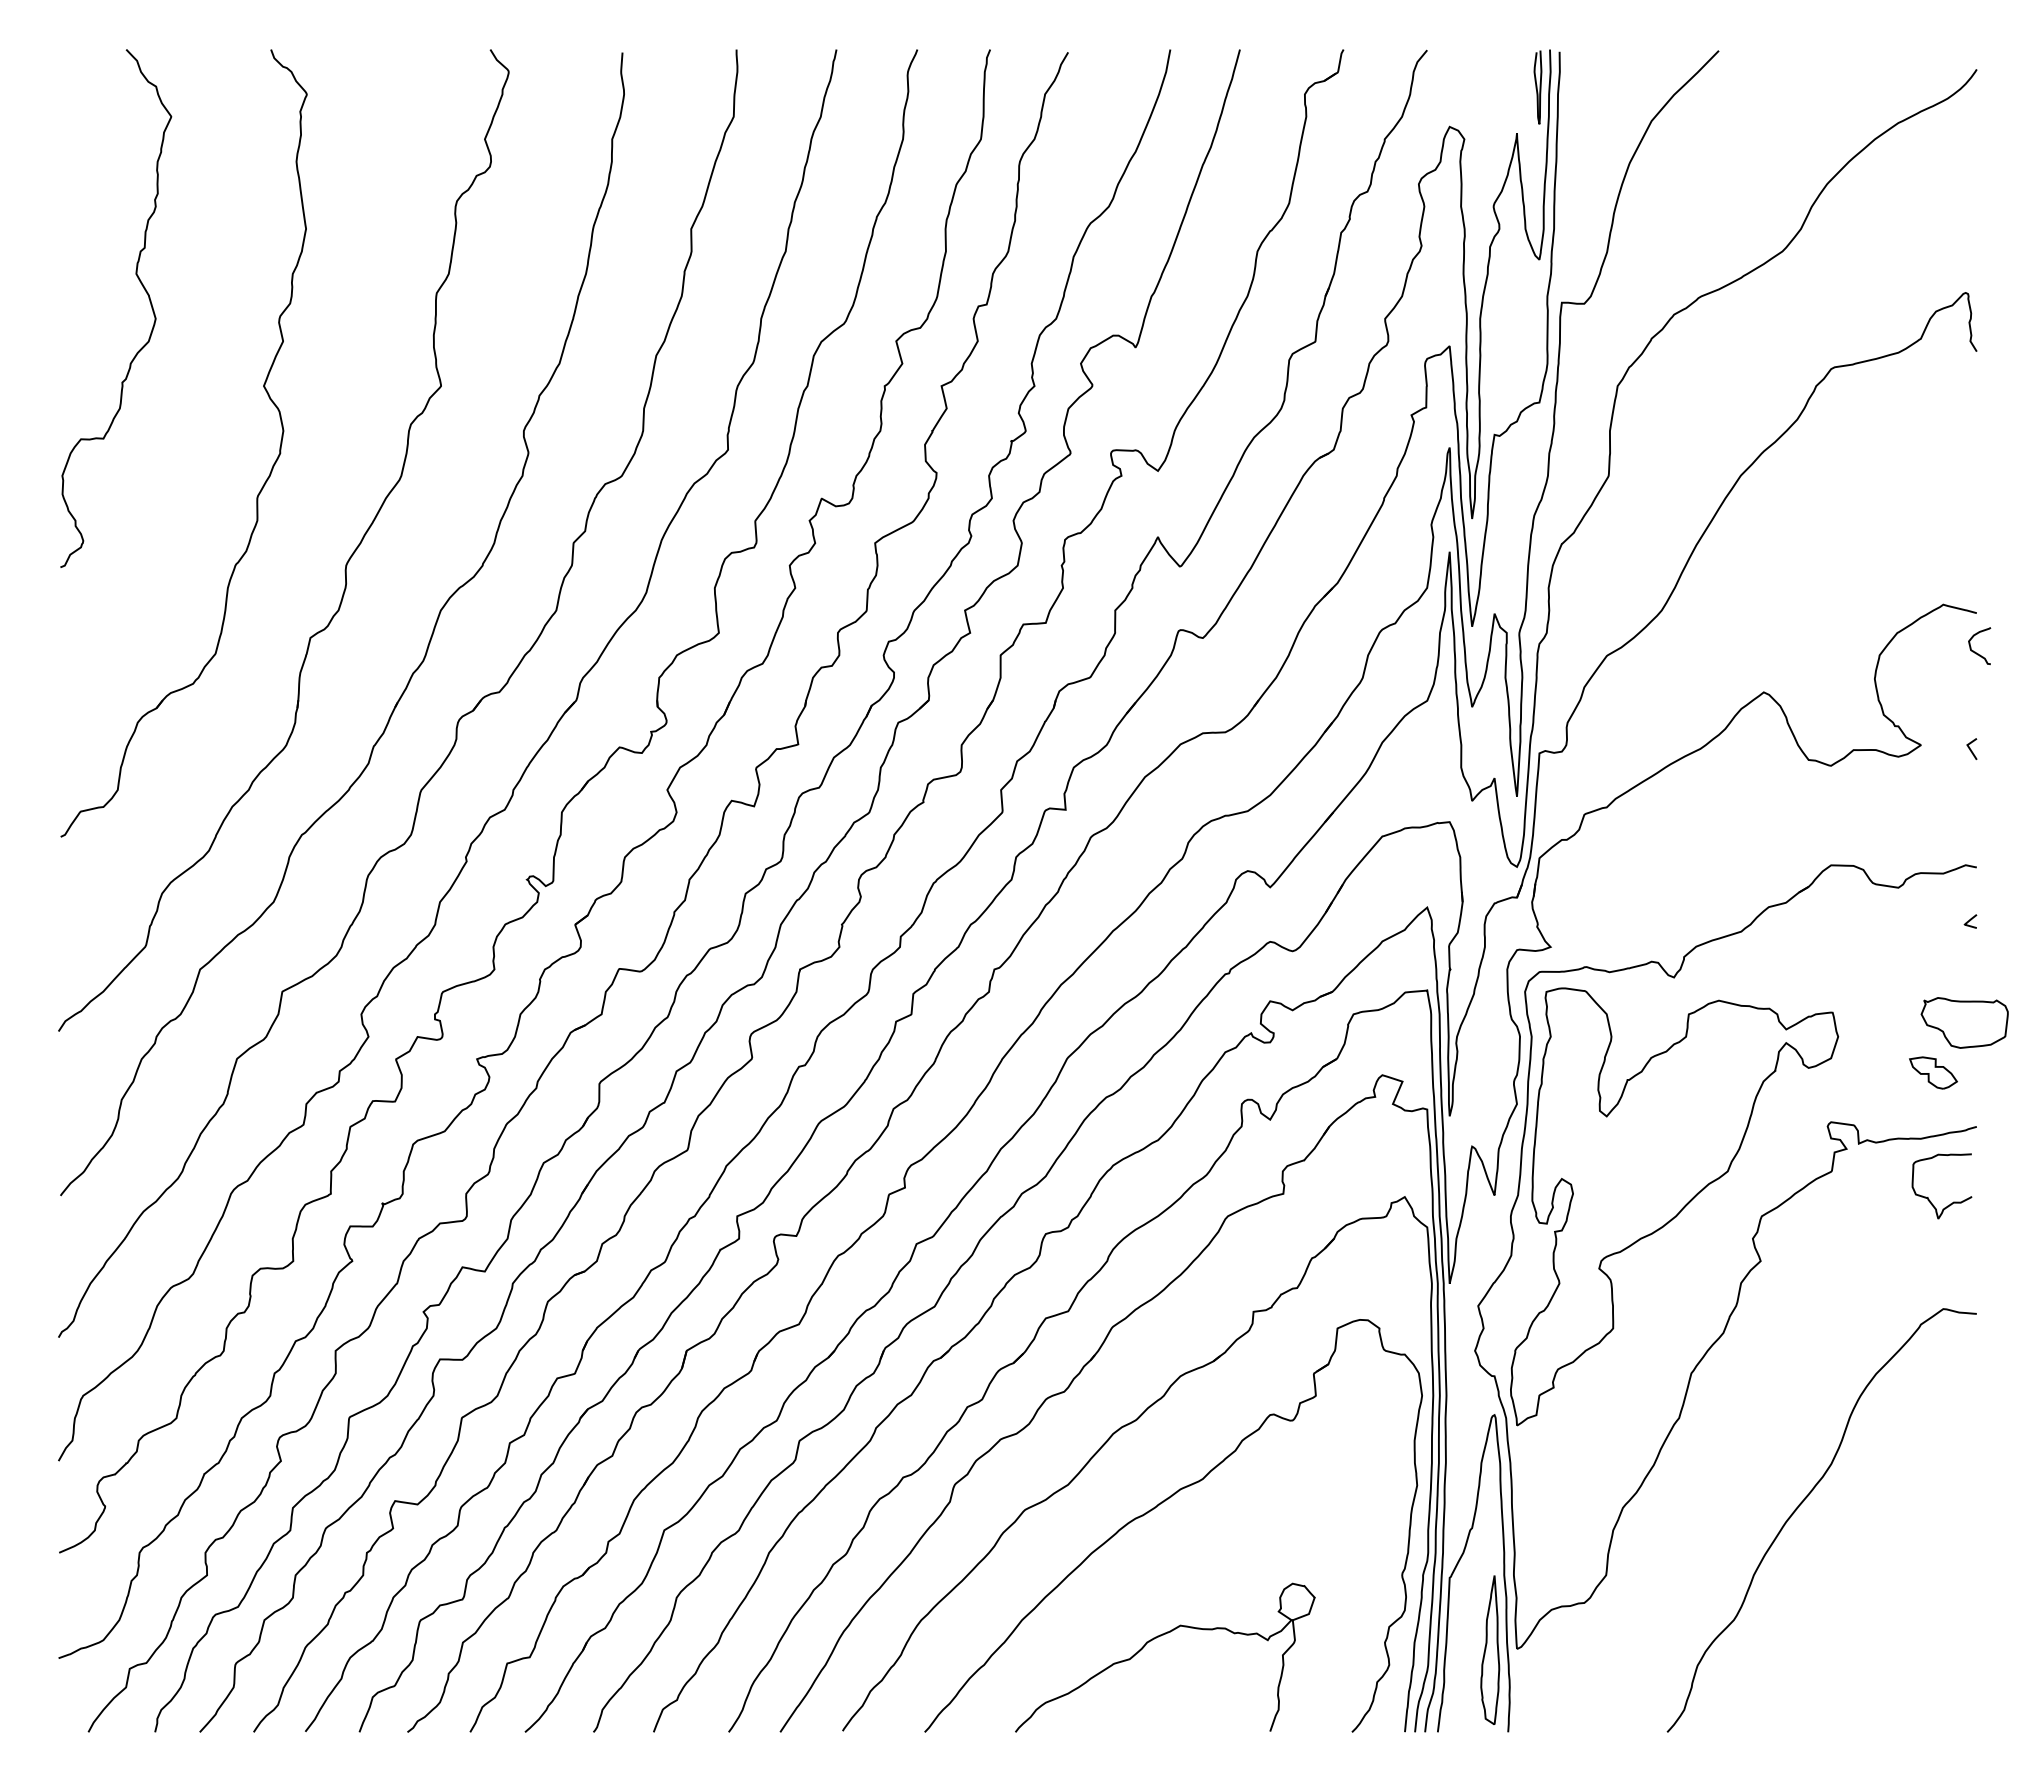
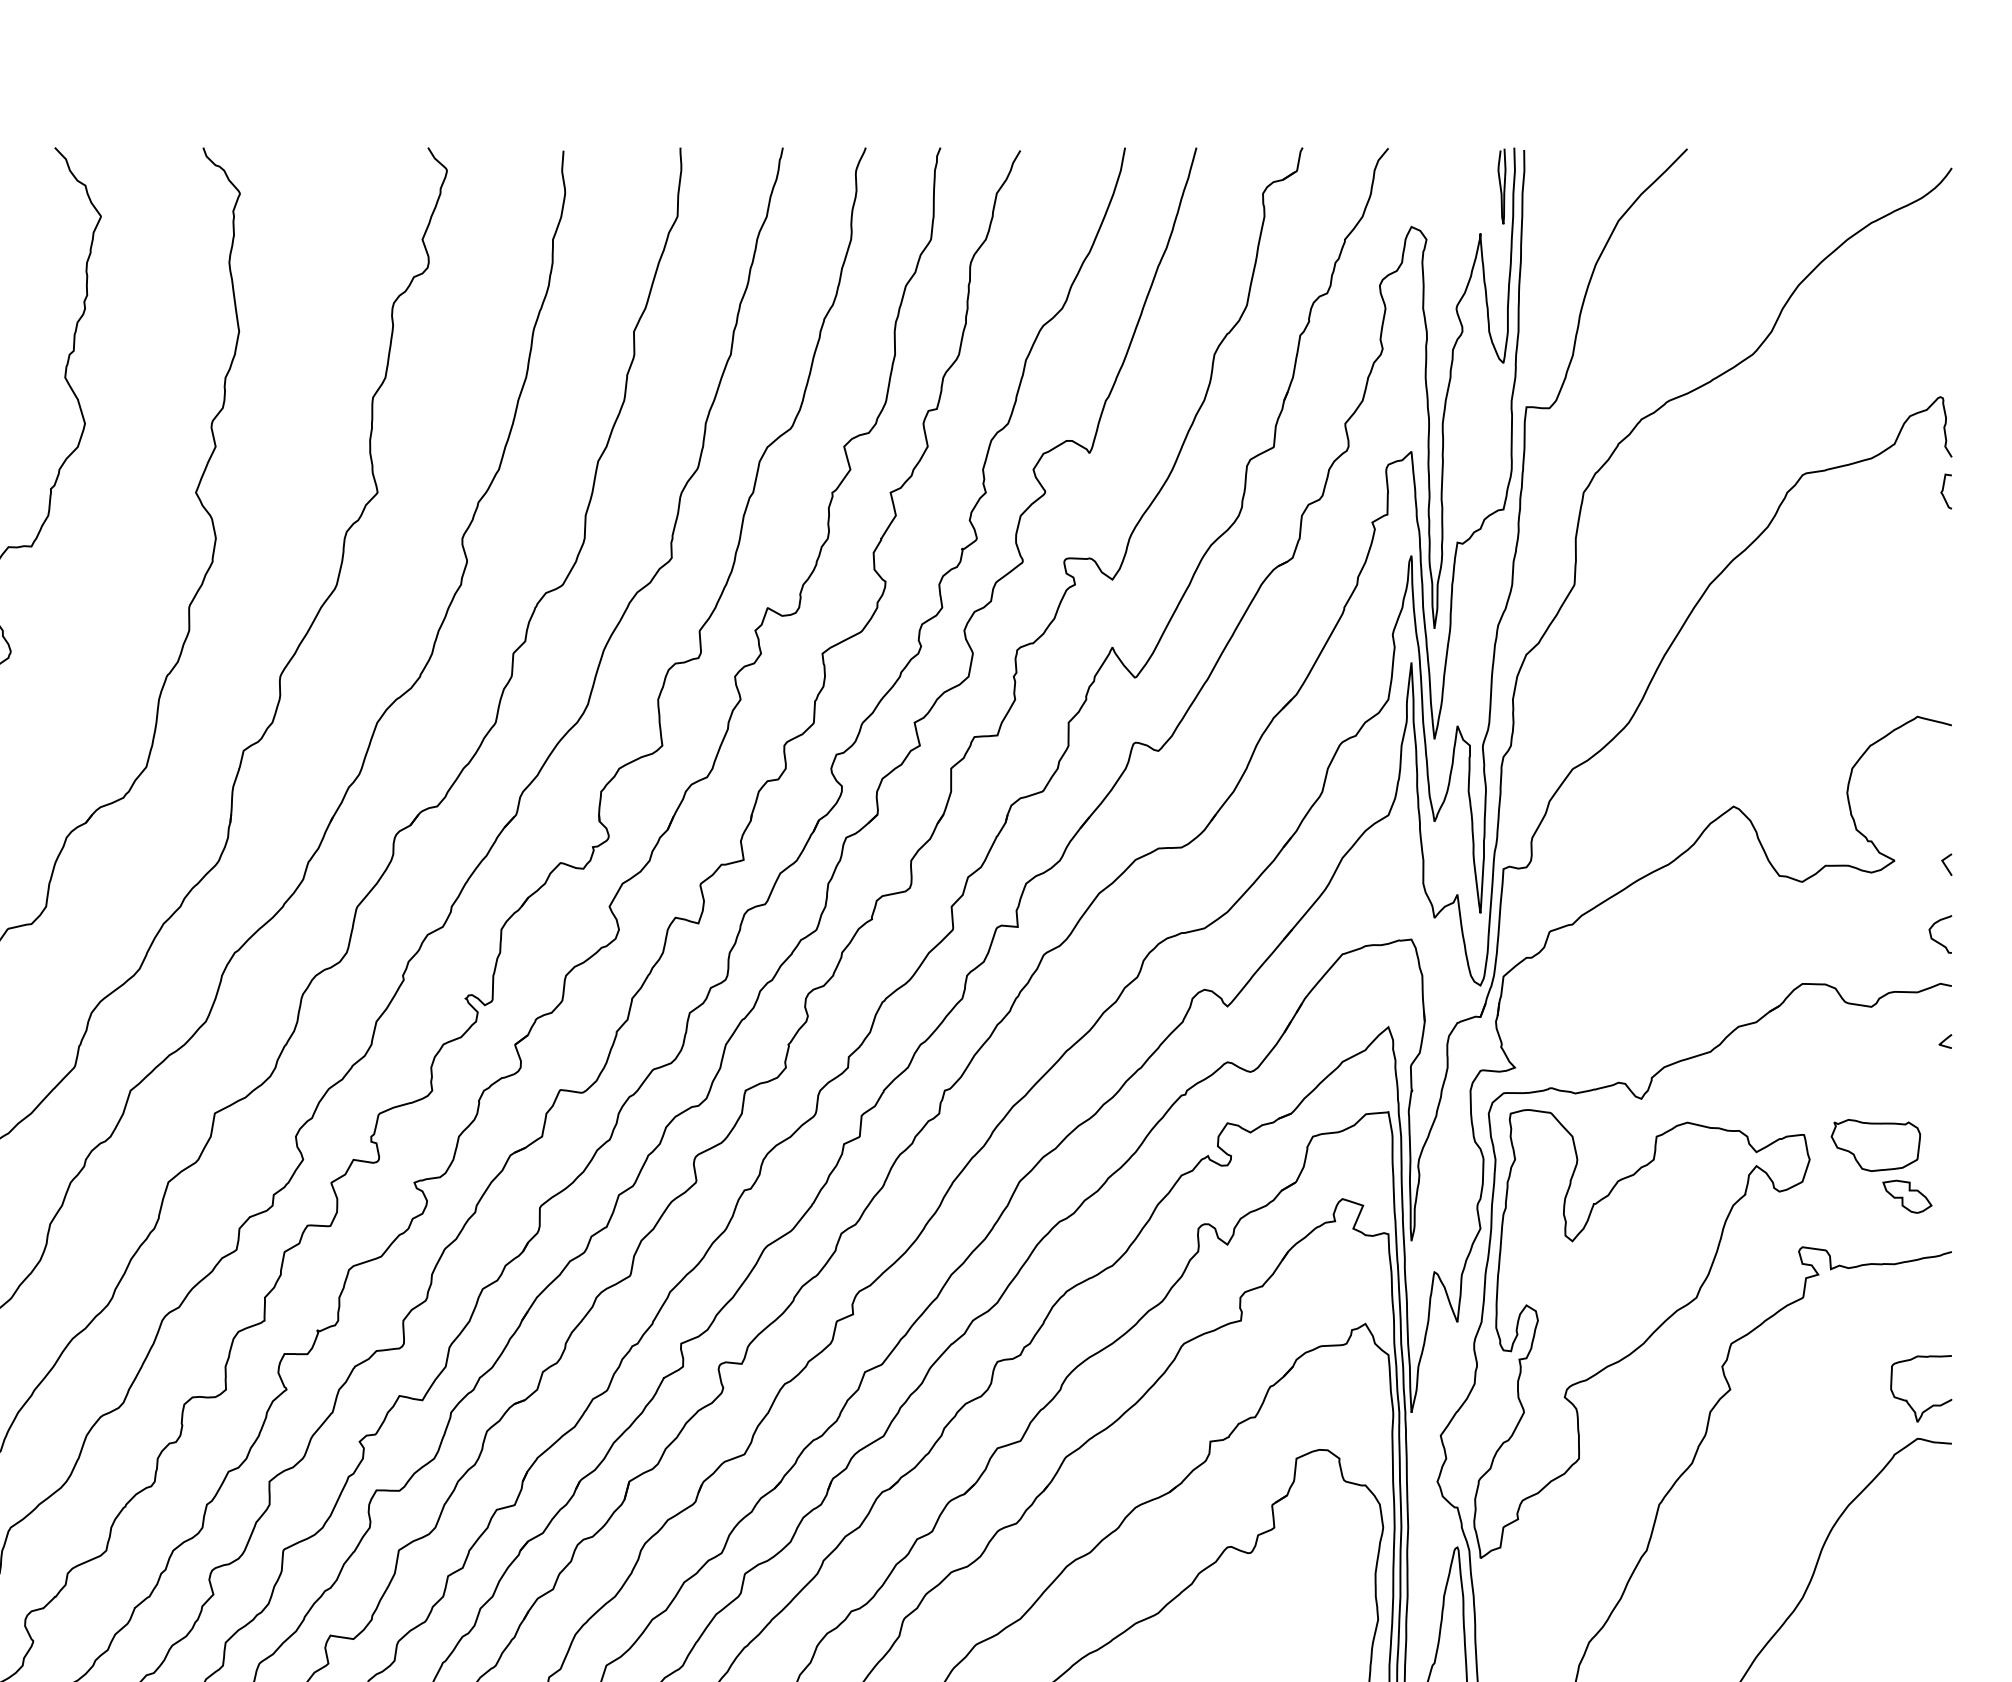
curve: (1968, 384) -> (1943, 491), added
curve: (1975, 651) -> (1936, 939), moved
part: (1964, 1022) -> (1875, 1145), moved
curve: (1928, 1197) -> (1907, 1400), moved

